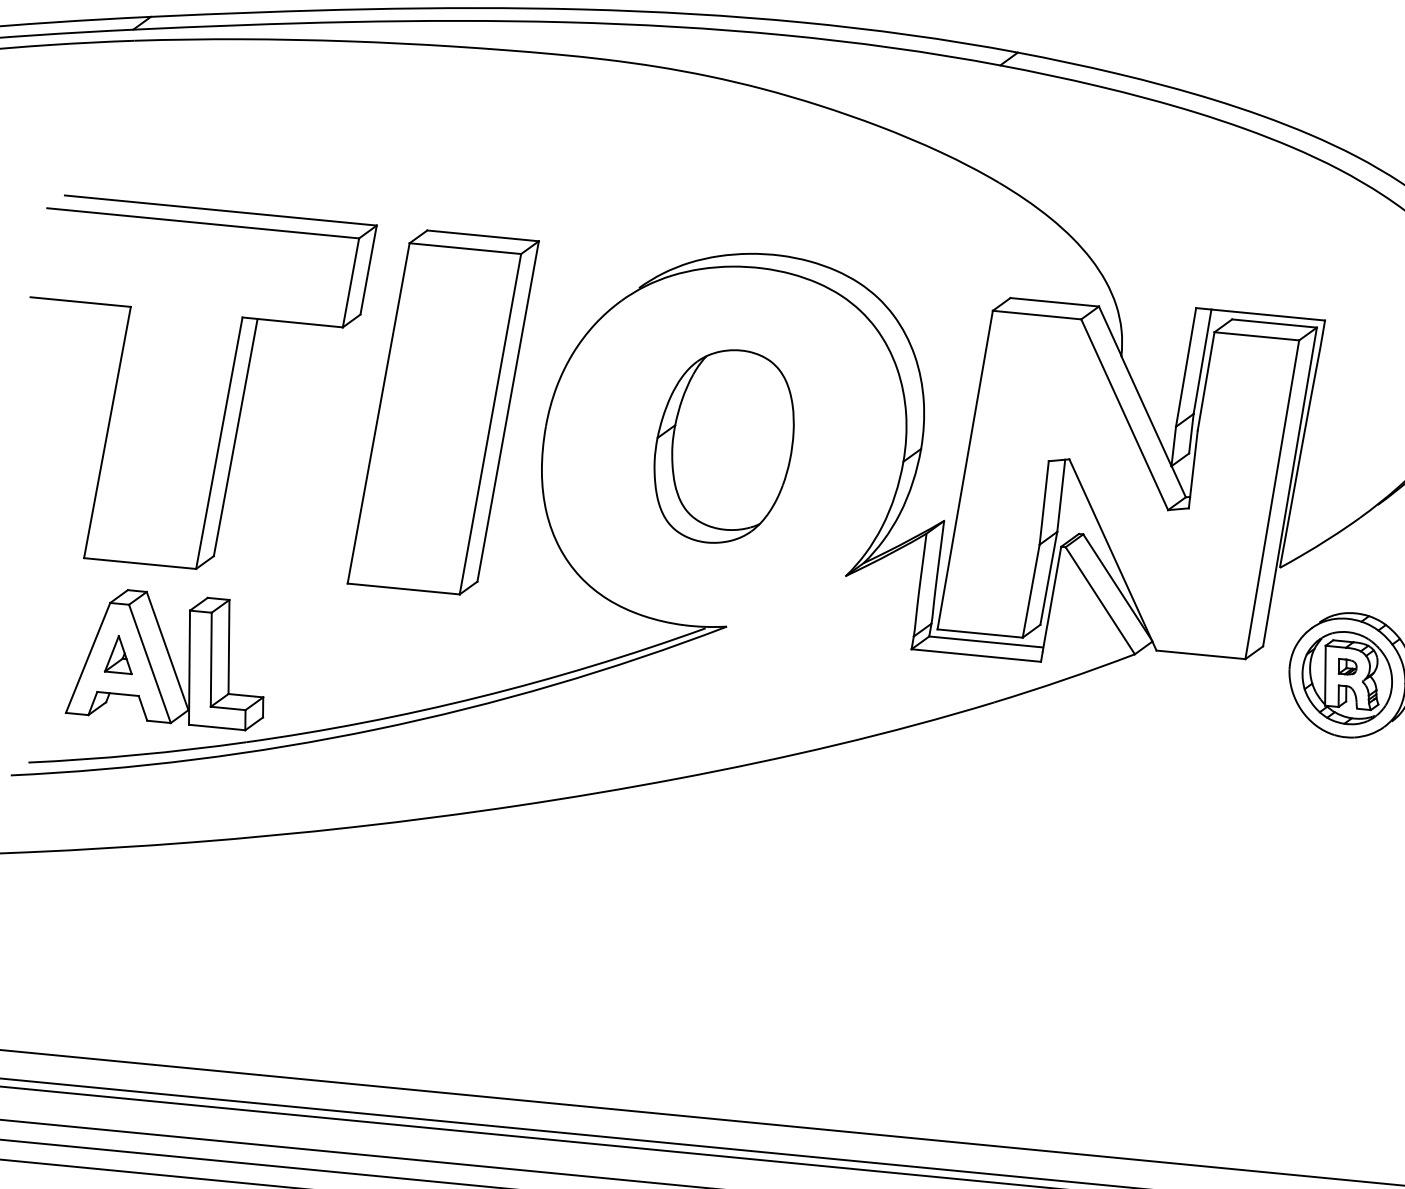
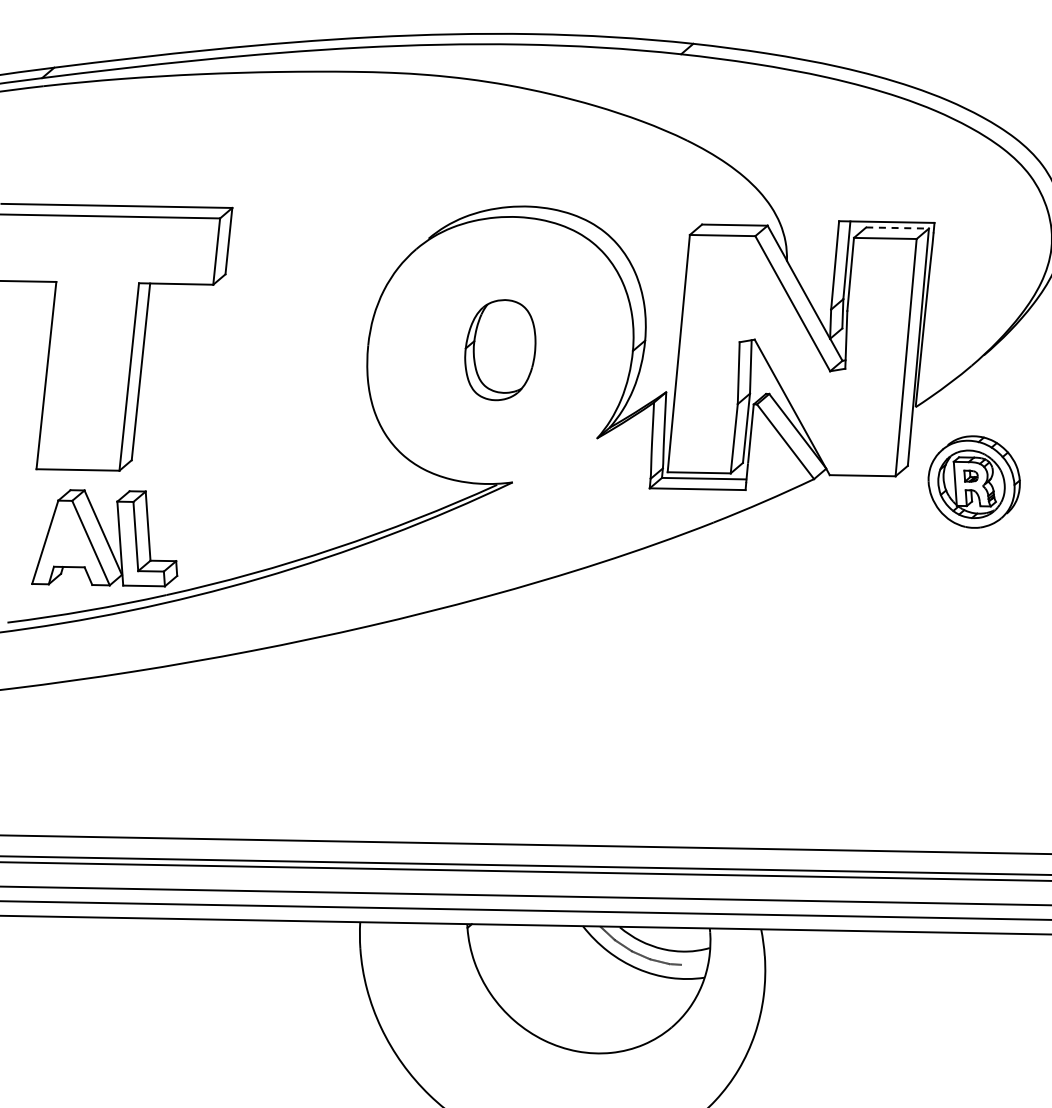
line: (1275, 324) -> (898, 228), solid -> dashed
part: (442, 412) -> (291, 341), removed
part: (724, 445) -> (500, 349), size x0.7
part: (120, 653) -> (68, 537), removed

